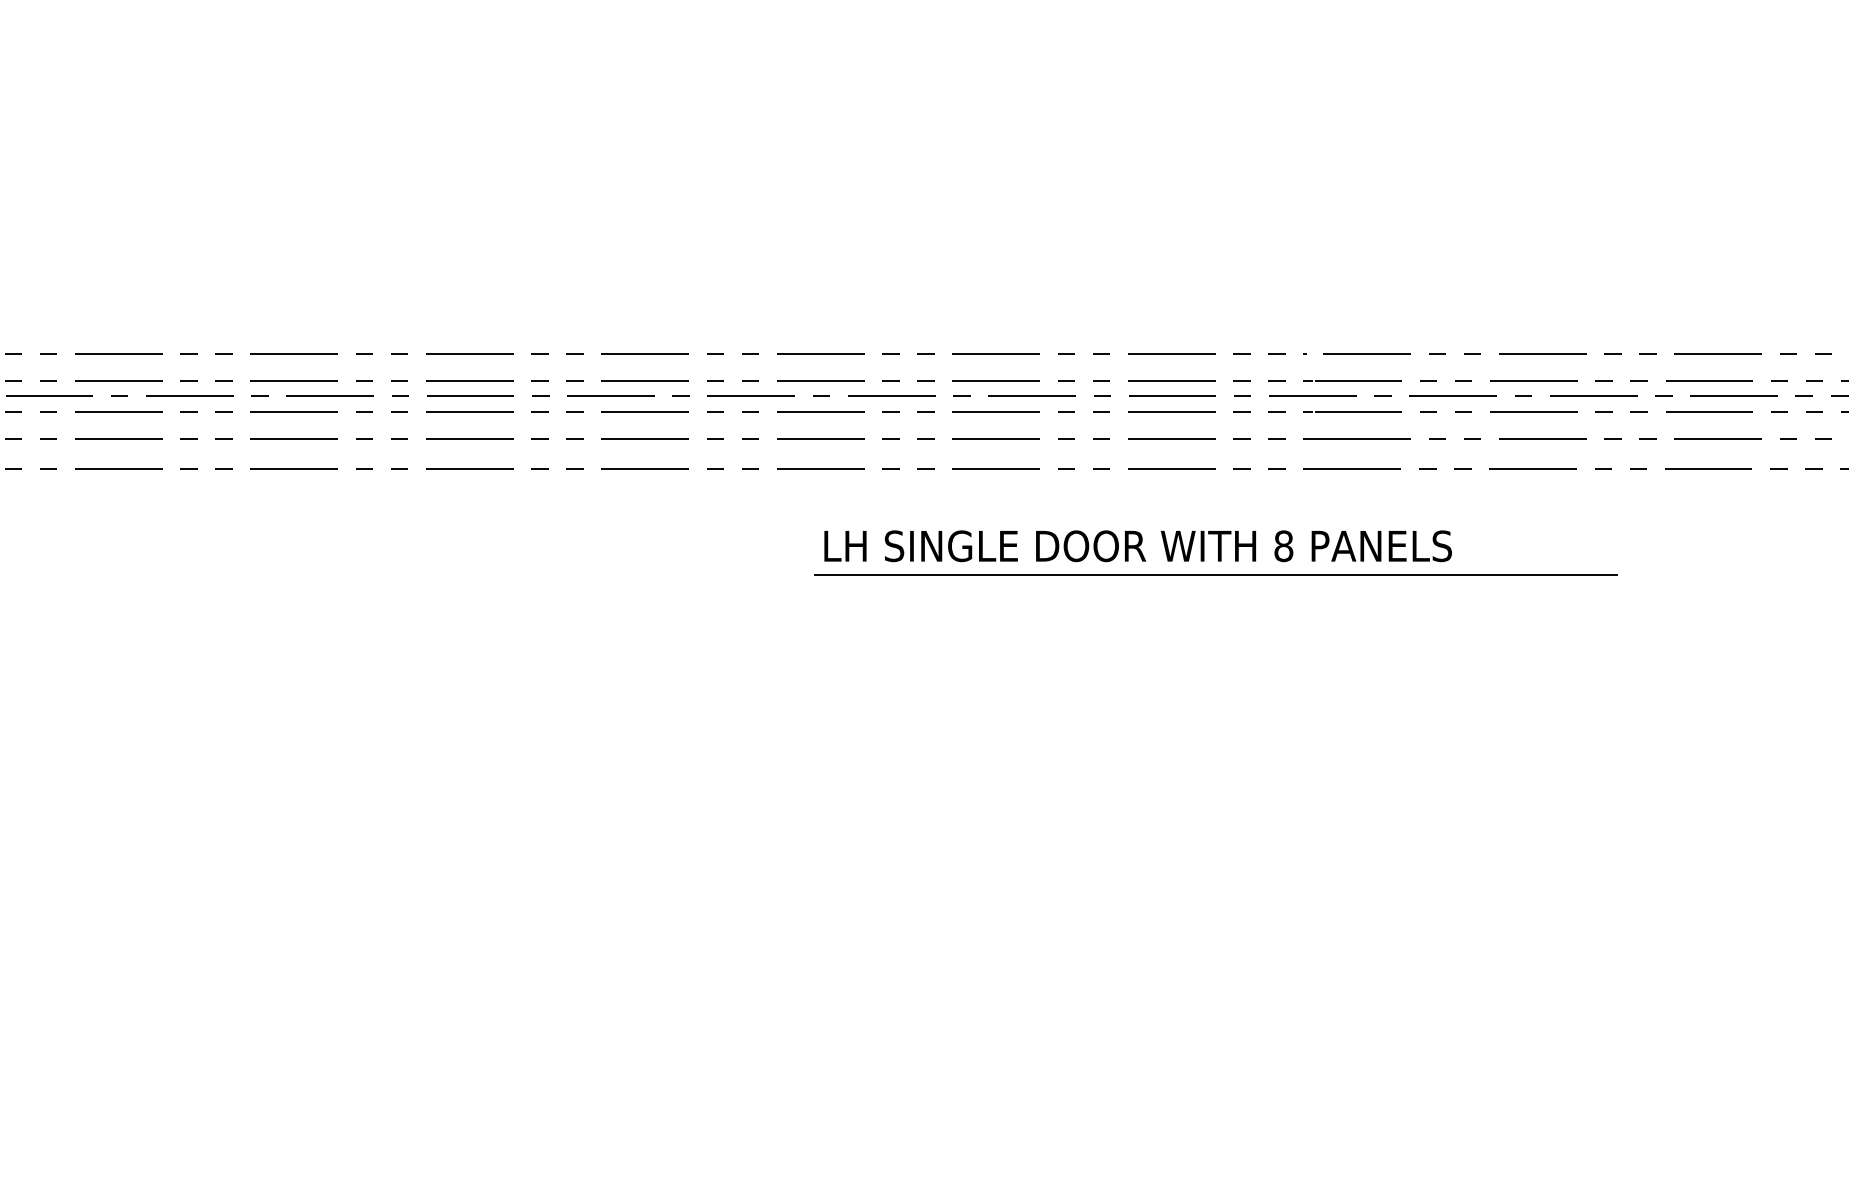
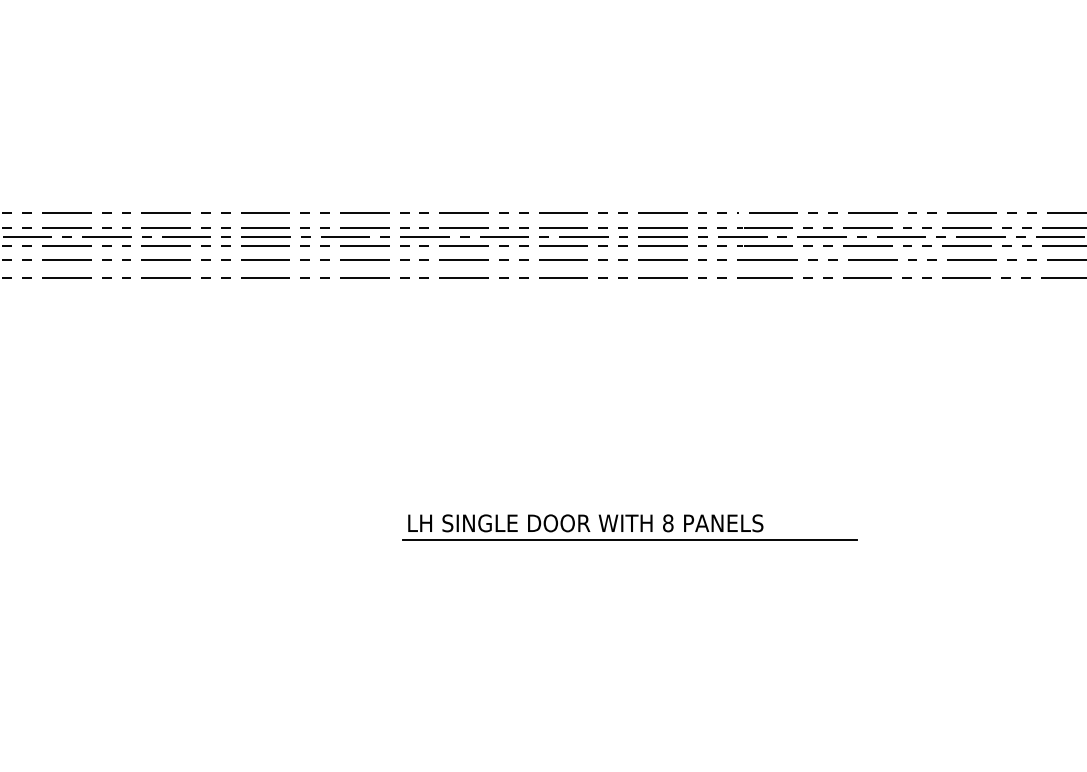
part: (1215, 553) -> (629, 527), moved

